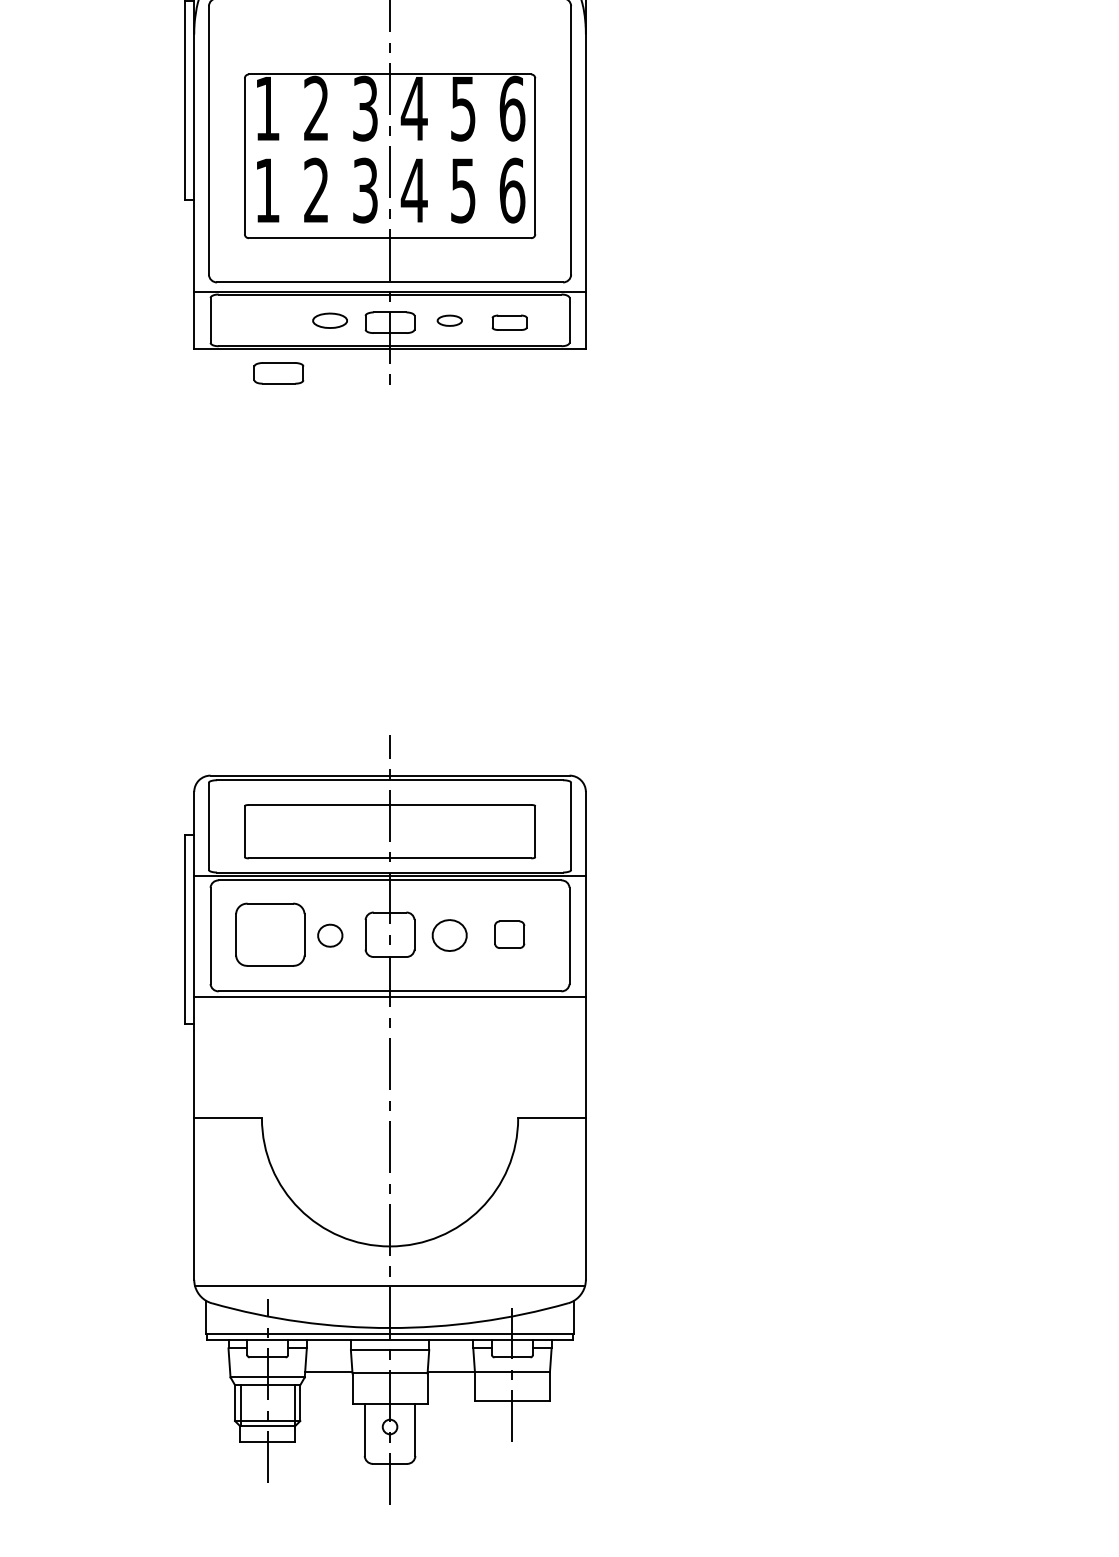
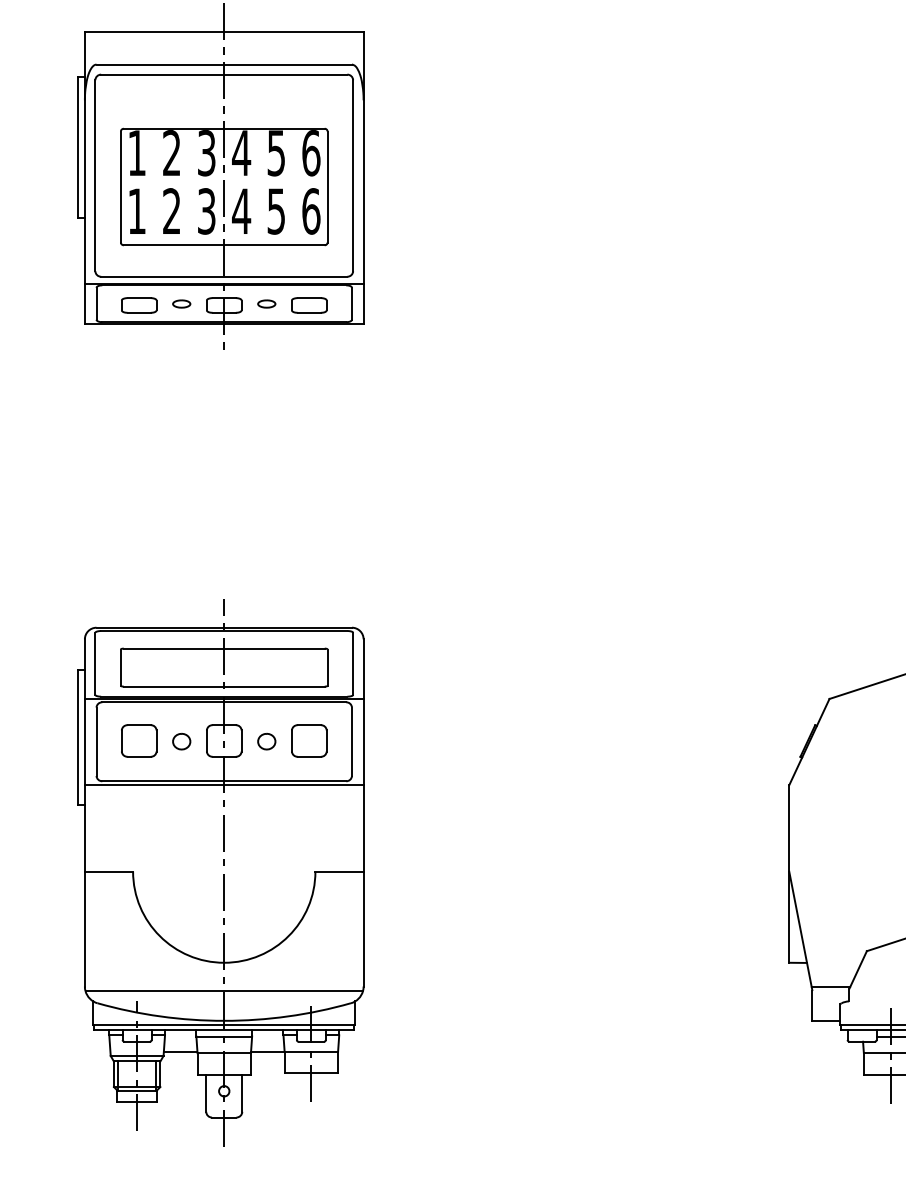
part: (329, 320) -> (181, 303), size x0.71
part: (509, 322) -> (309, 305), size x1.43
part: (279, 373) -> (139, 305), moved
part: (270, 934) -> (139, 740), size x0.71
part: (509, 934) -> (309, 740), size x1.67
part: (449, 935) -> (266, 741), size x0.71

